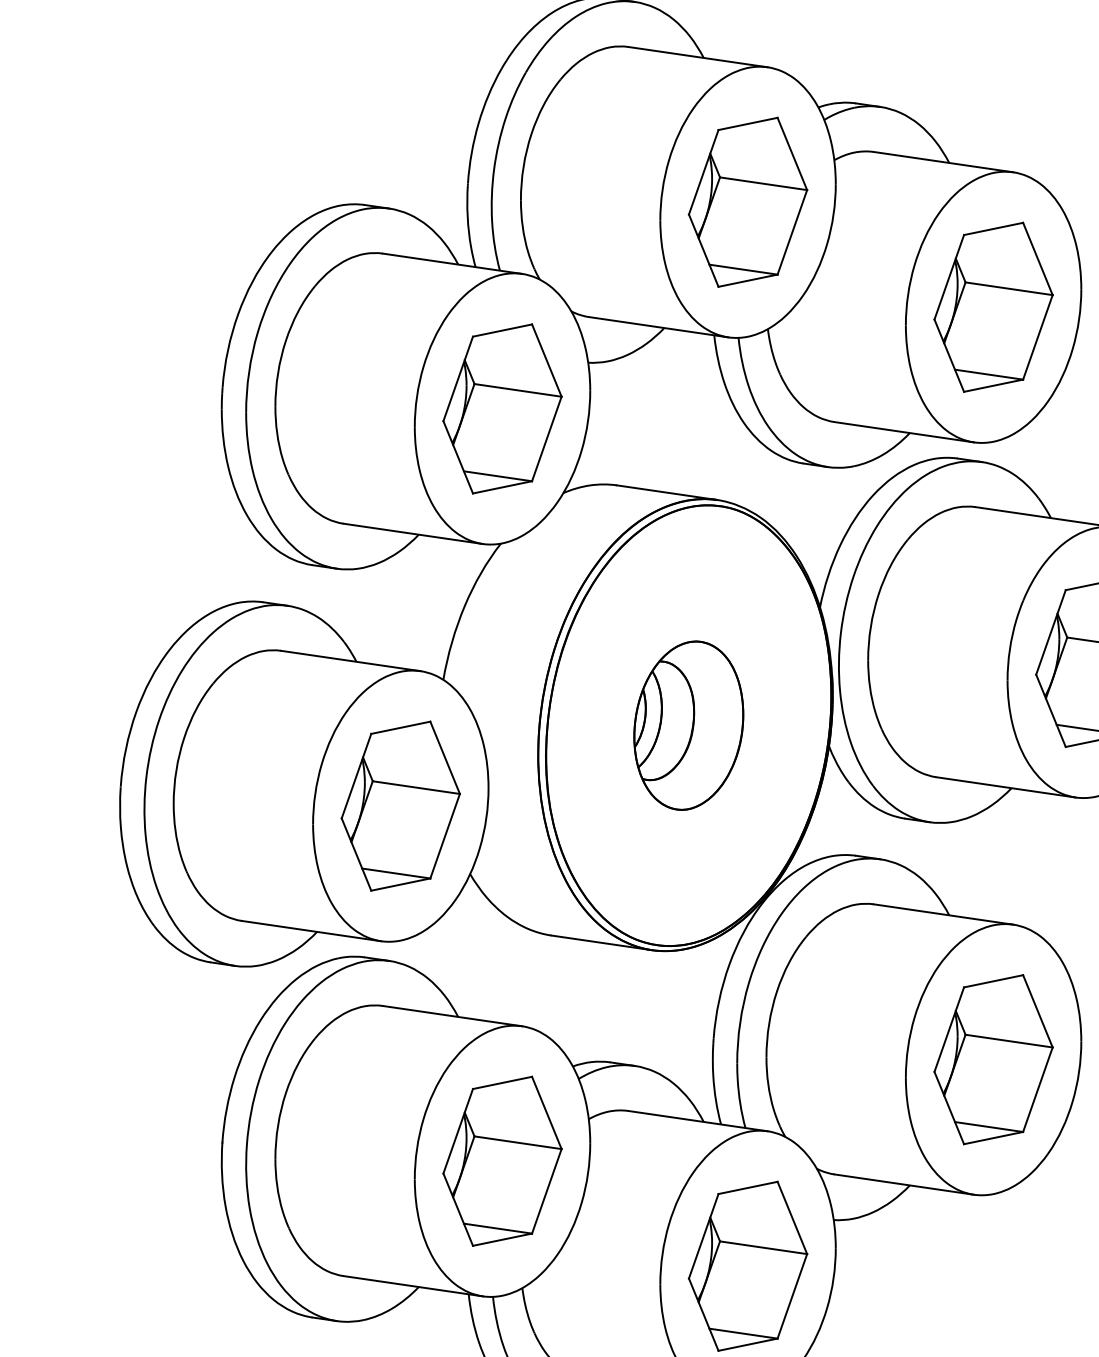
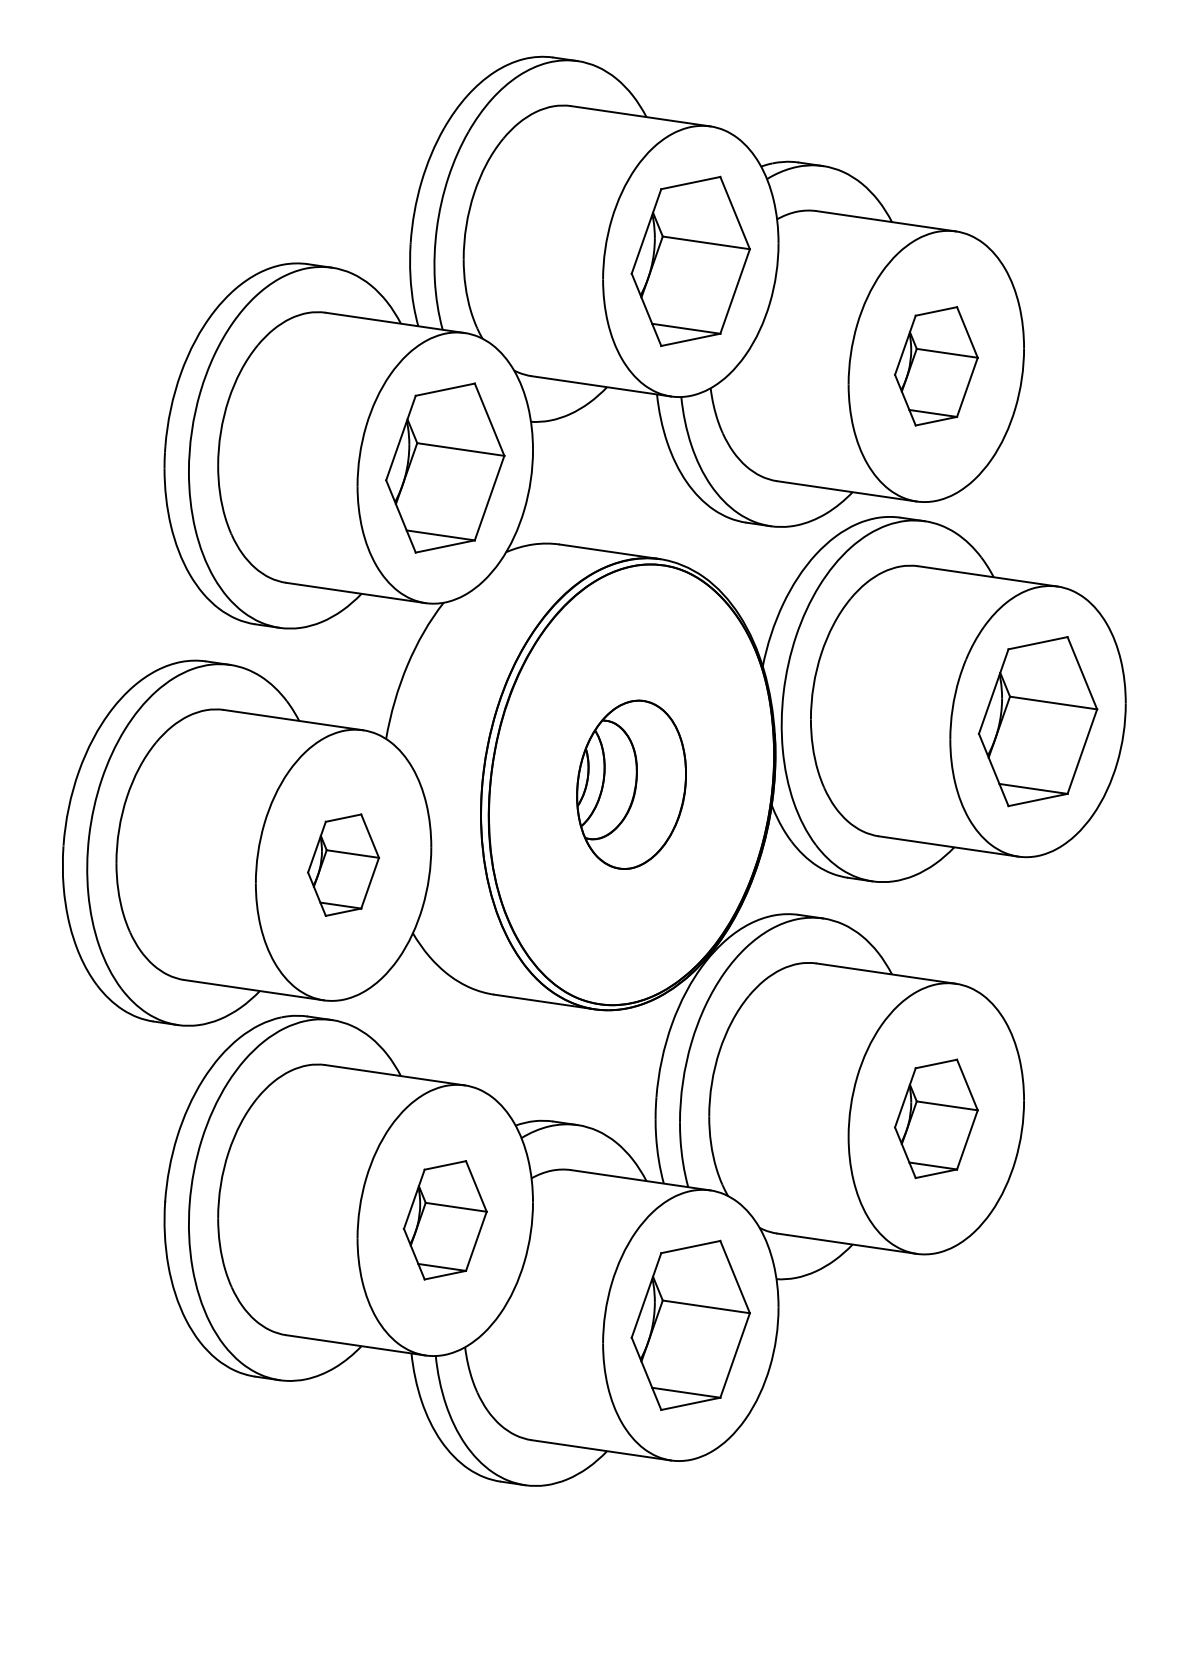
part: (993, 306) -> (936, 365), size x0.7
part: (400, 805) -> (343, 864), size x0.6
part: (993, 1059) -> (936, 1118), size x0.7
part: (502, 1160) -> (445, 1219), size x0.7

